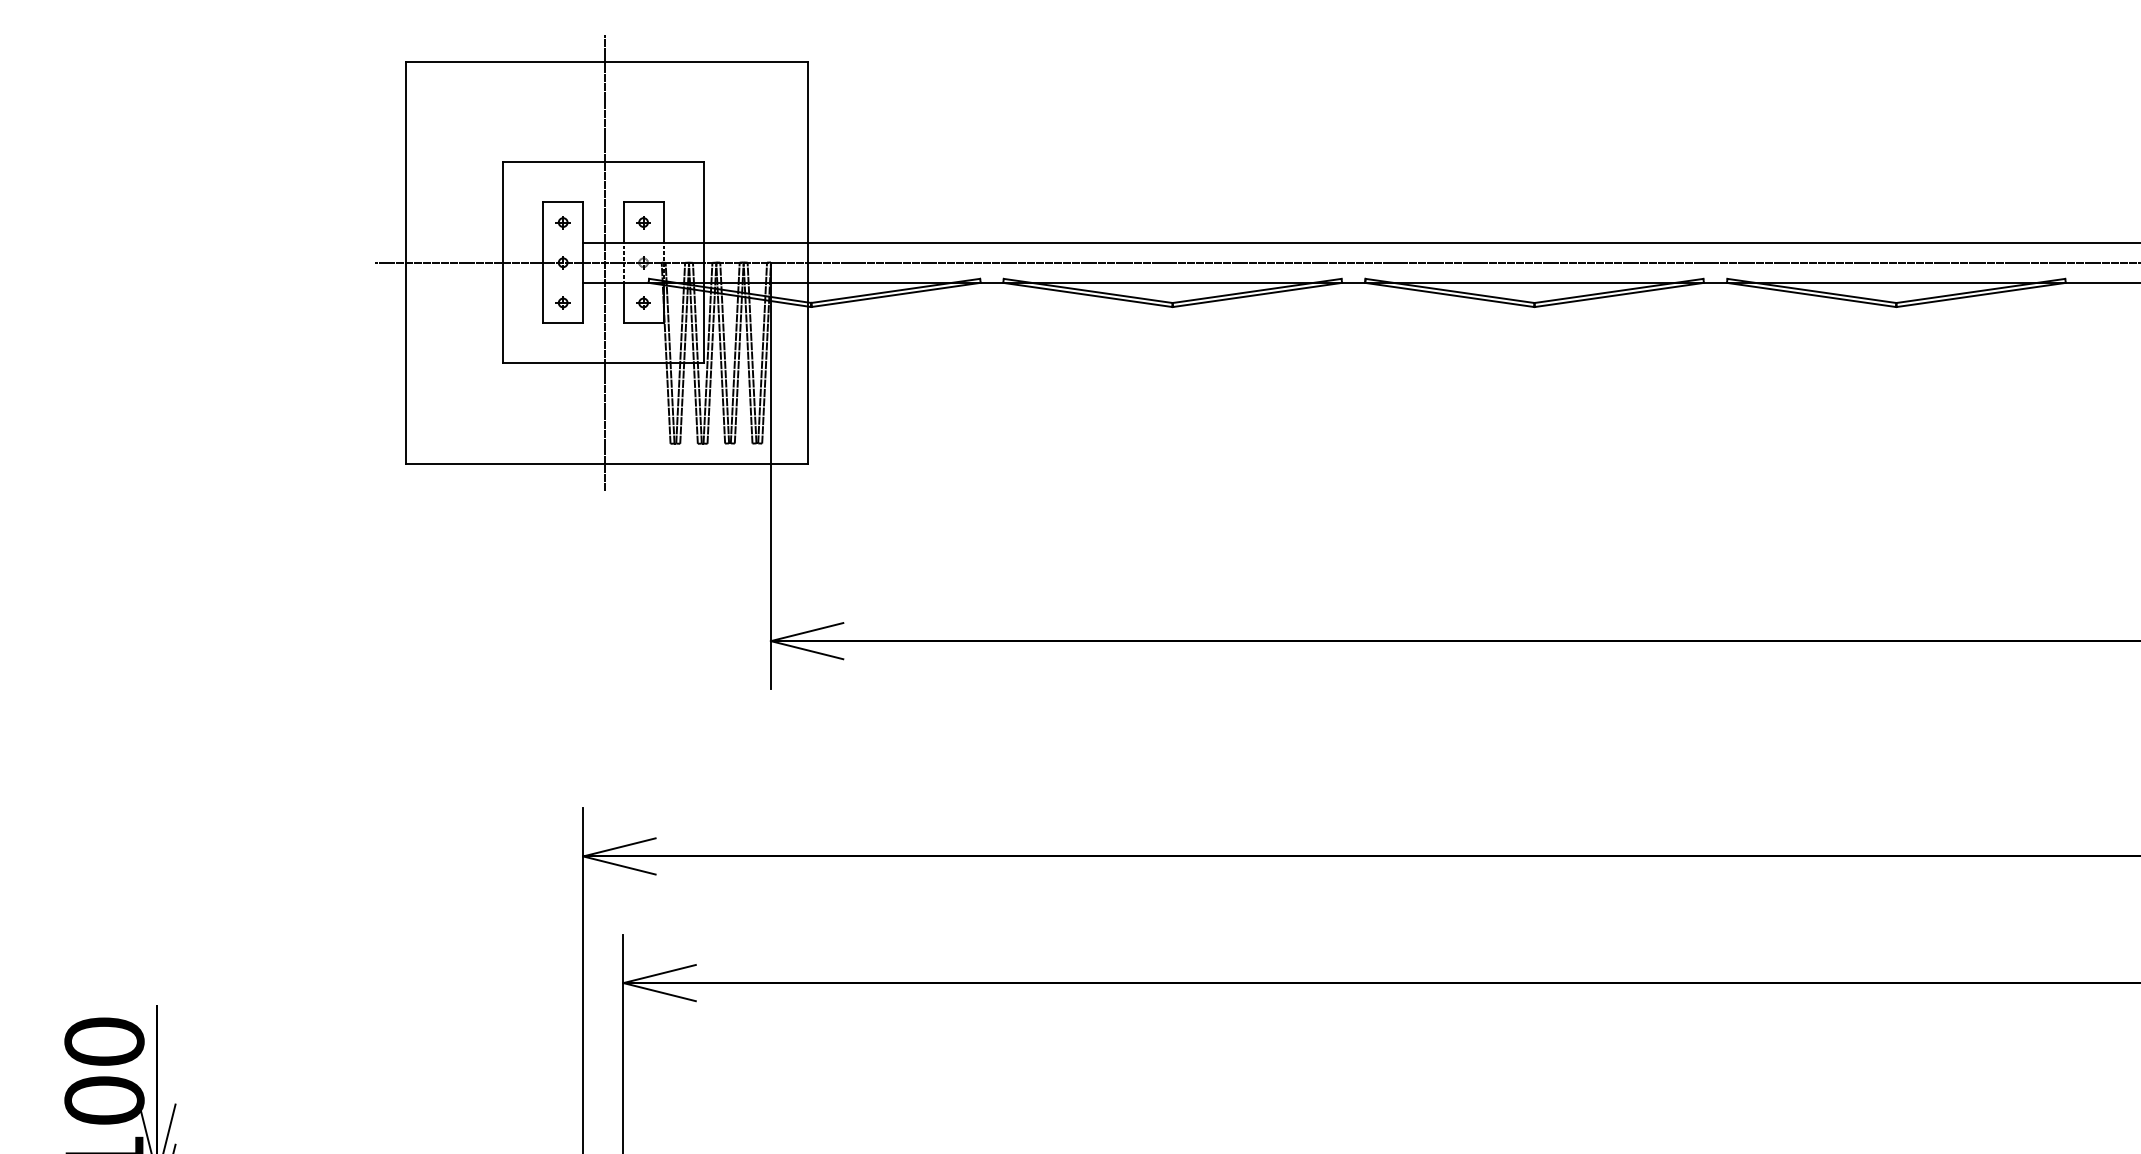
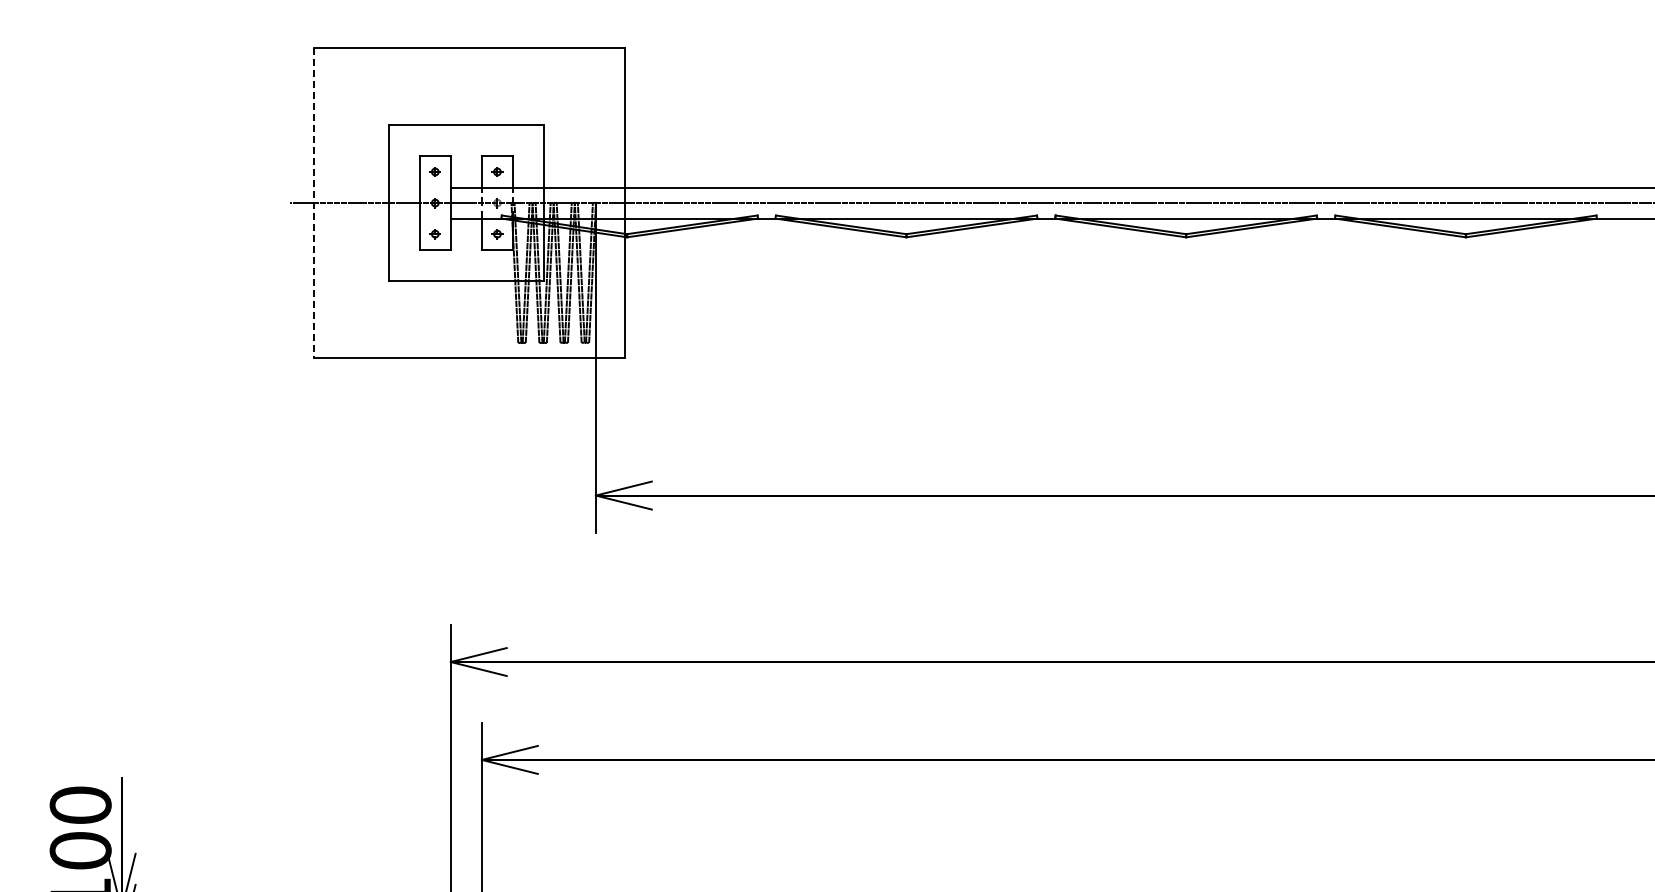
line: (604, 262) -> (467, 202), removed
line: (406, 263) -> (314, 203), solid -> dashed

